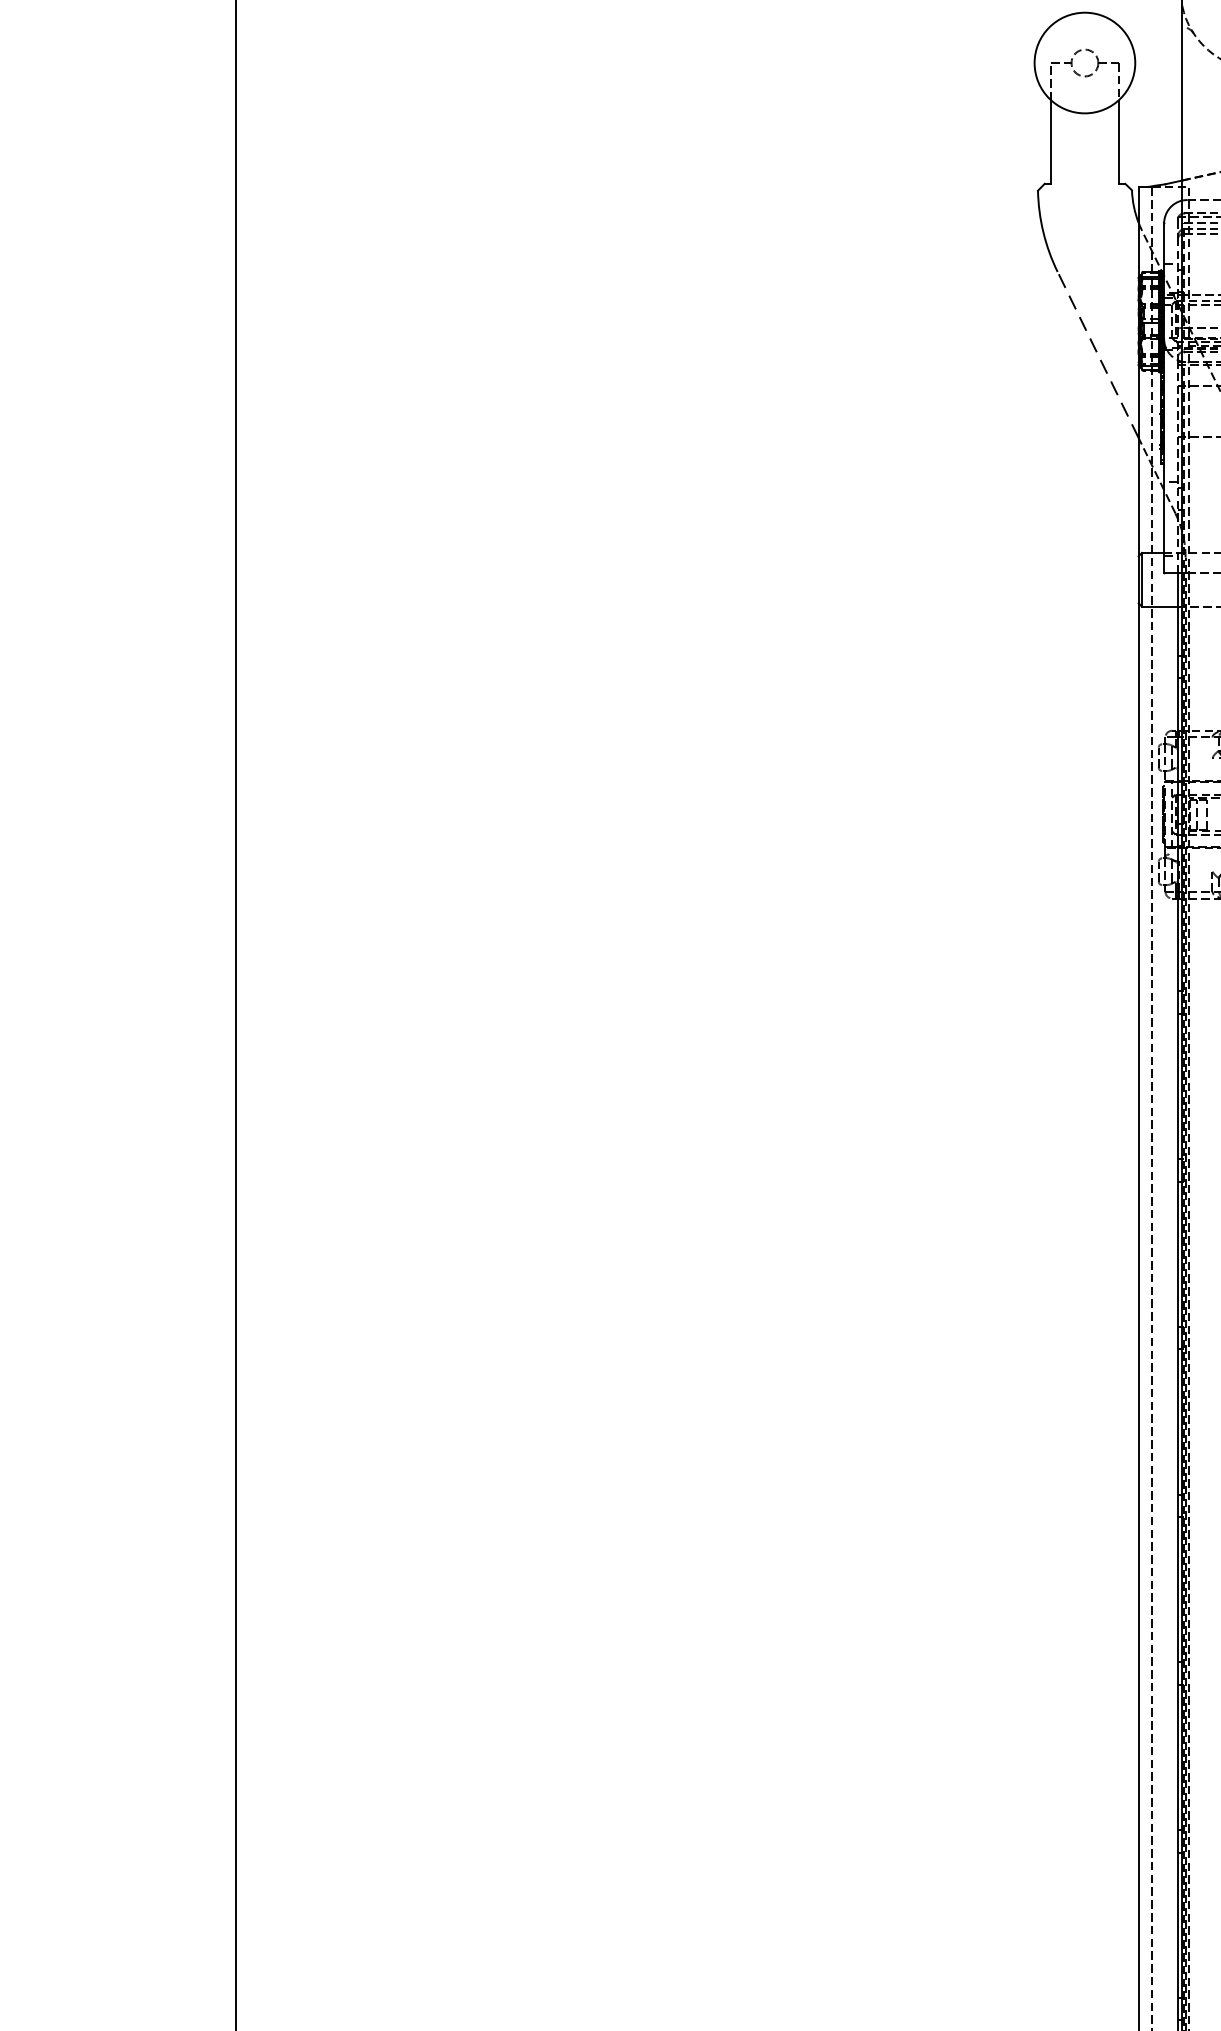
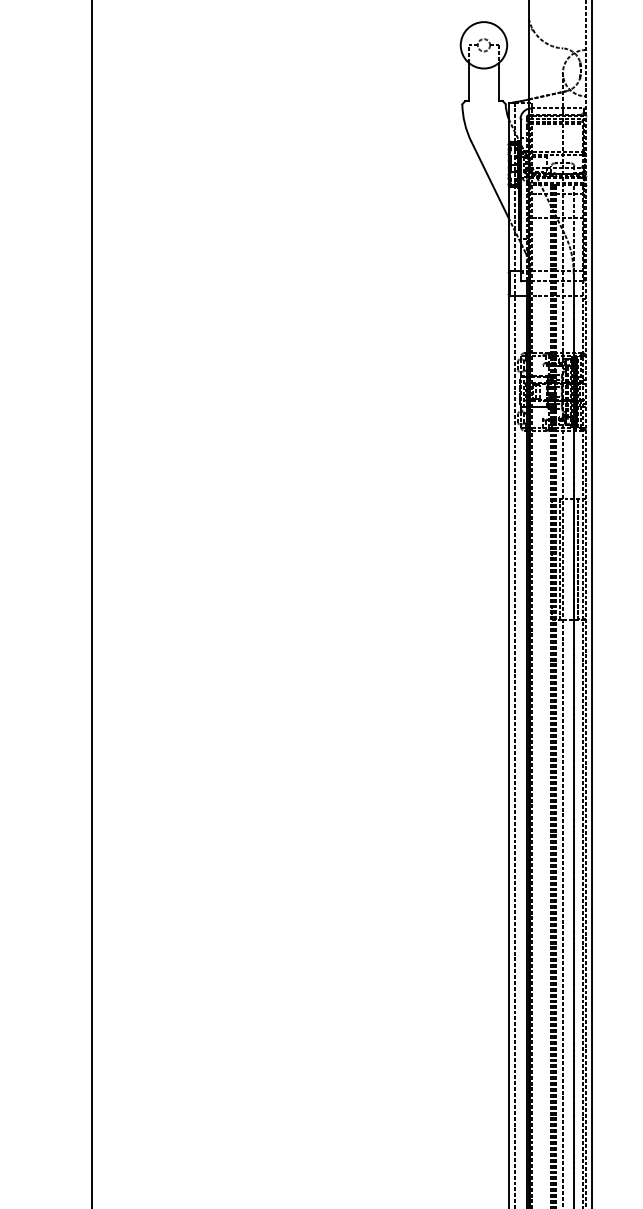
line: (1099, 353) -> (490, 179), dashed -> solid

